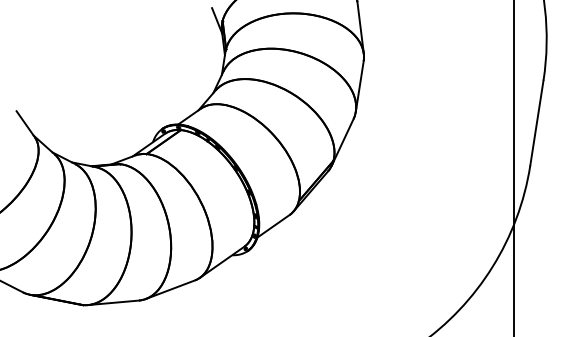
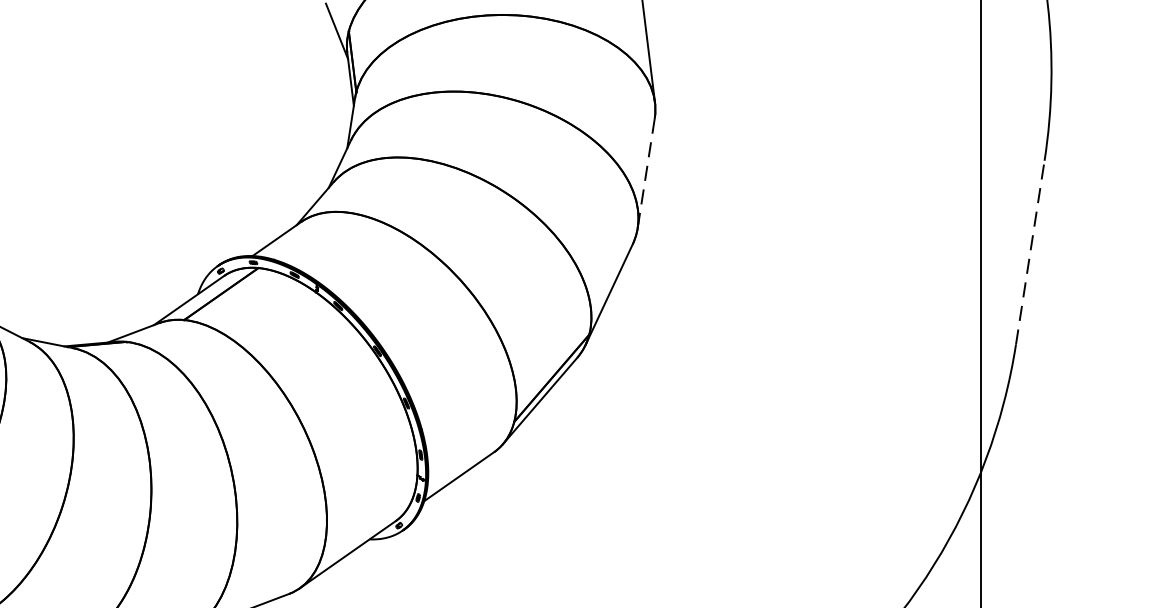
line: (359, 86) -> (645, 173), solid -> dashed
line: (536, 122) -> (1029, 251), solid -> dashed

